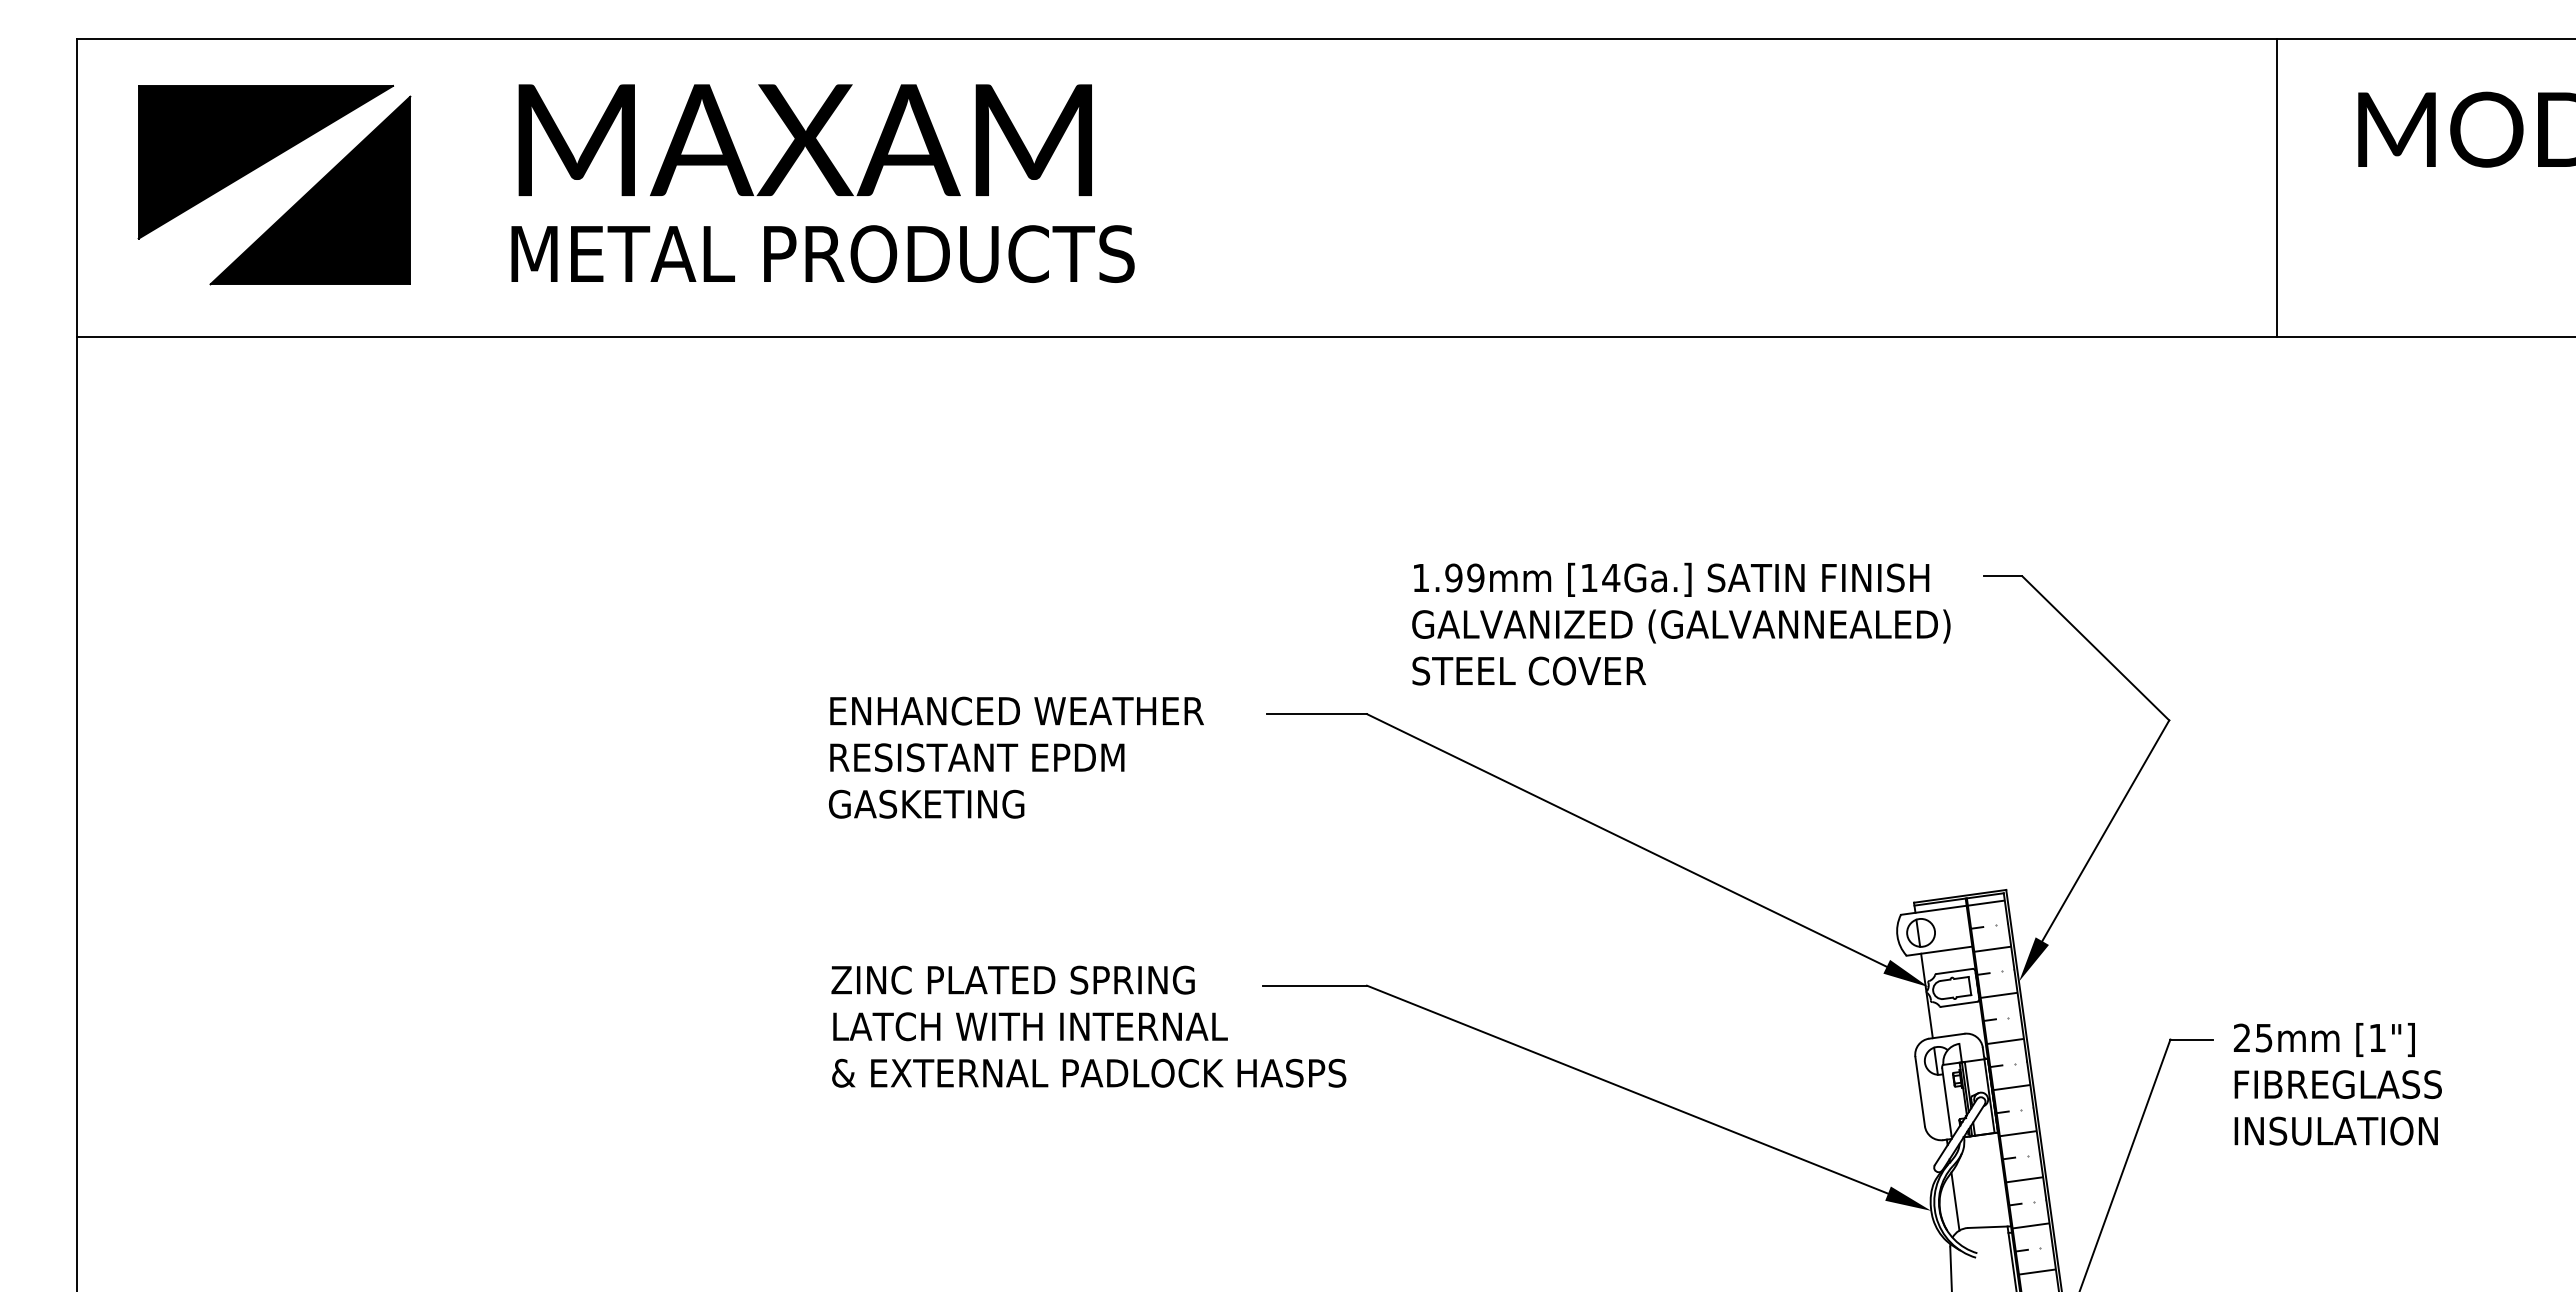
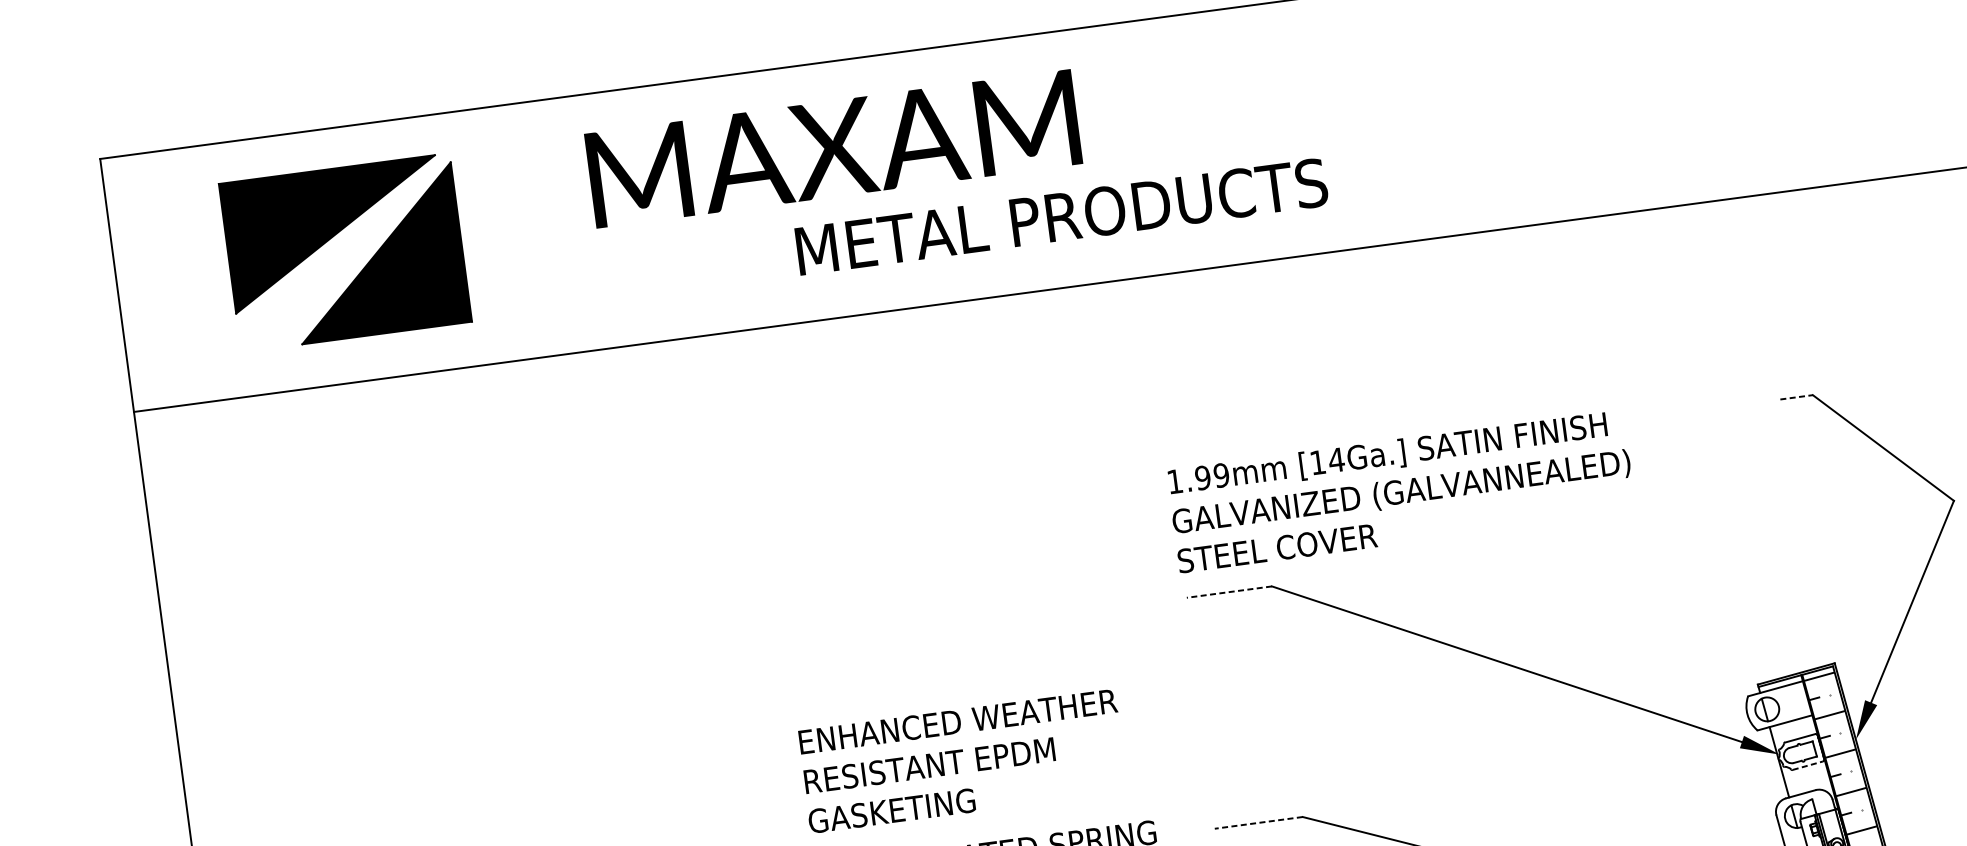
text: (804, 139) -> (832, 148), moved
part: (264, 164) -> (334, 236), moved
text: (822, 253) -> (1061, 216), moved
line: (2003, 576) -> (1796, 397), solid -> dashed
text: (1681, 623) -> (1401, 490), moved
line: (1316, 714) -> (1229, 592), solid -> dashed
text: (1016, 757) -> (962, 761), moved
line: (1315, 985) -> (1258, 822), solid -> dashed
line: (1959, 1004) -> (1807, 765), solid -> dashed

